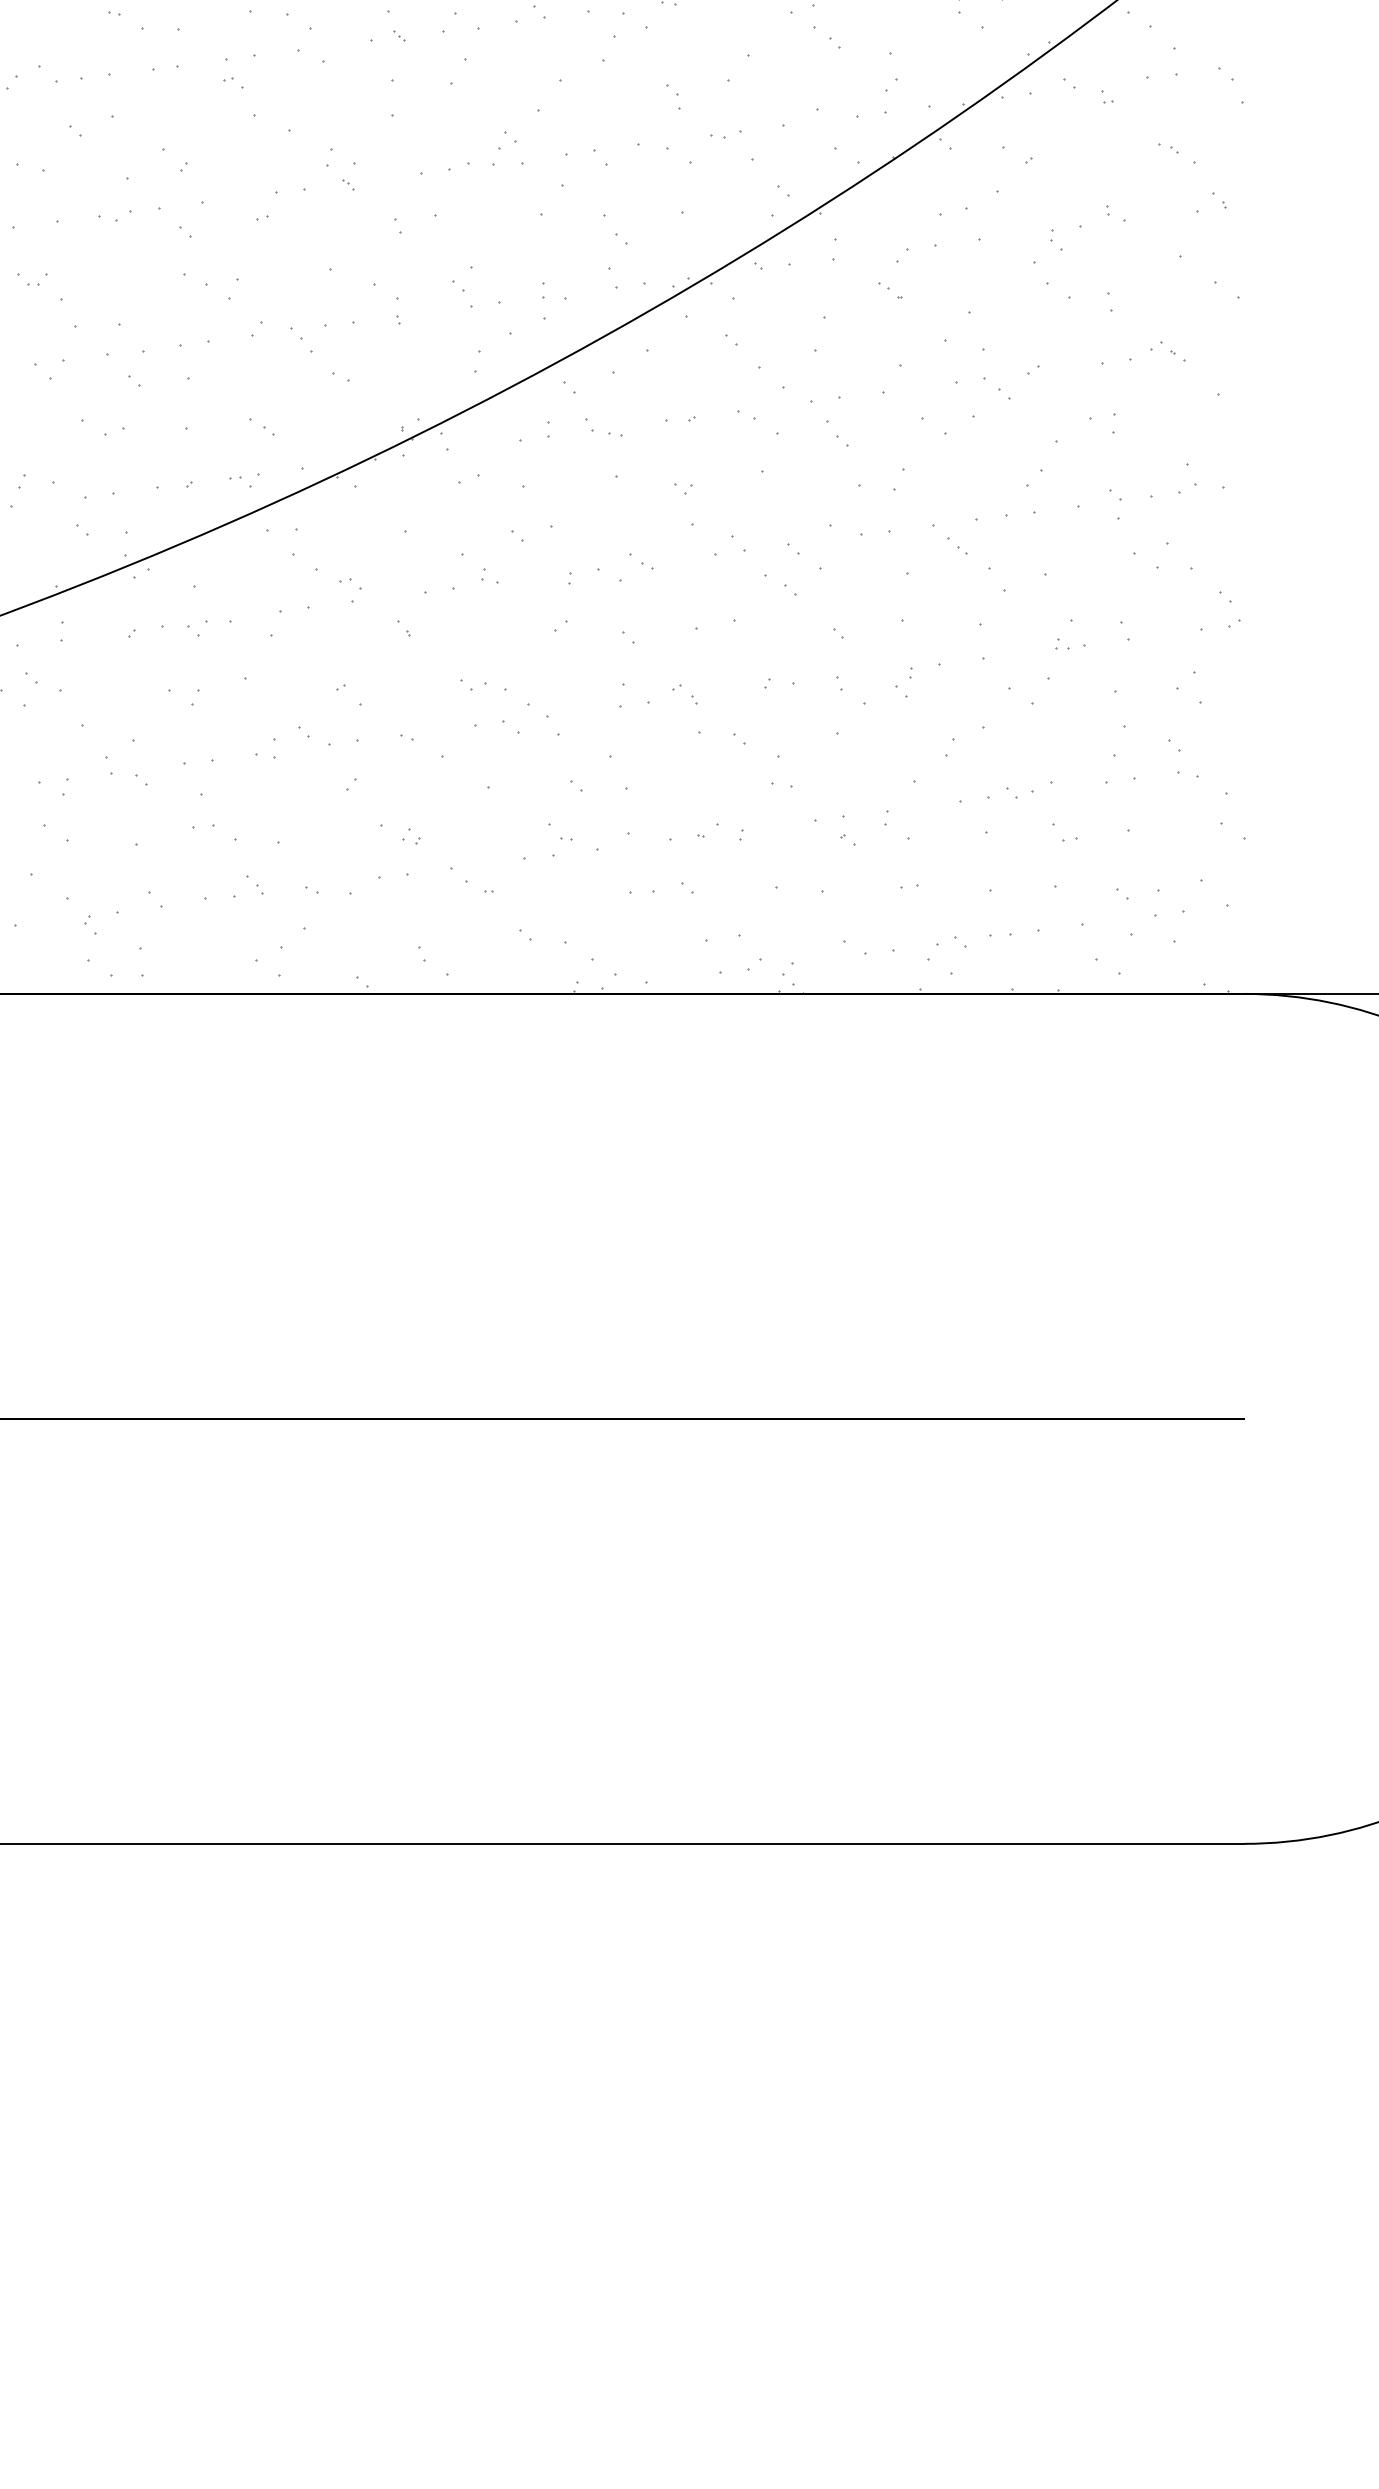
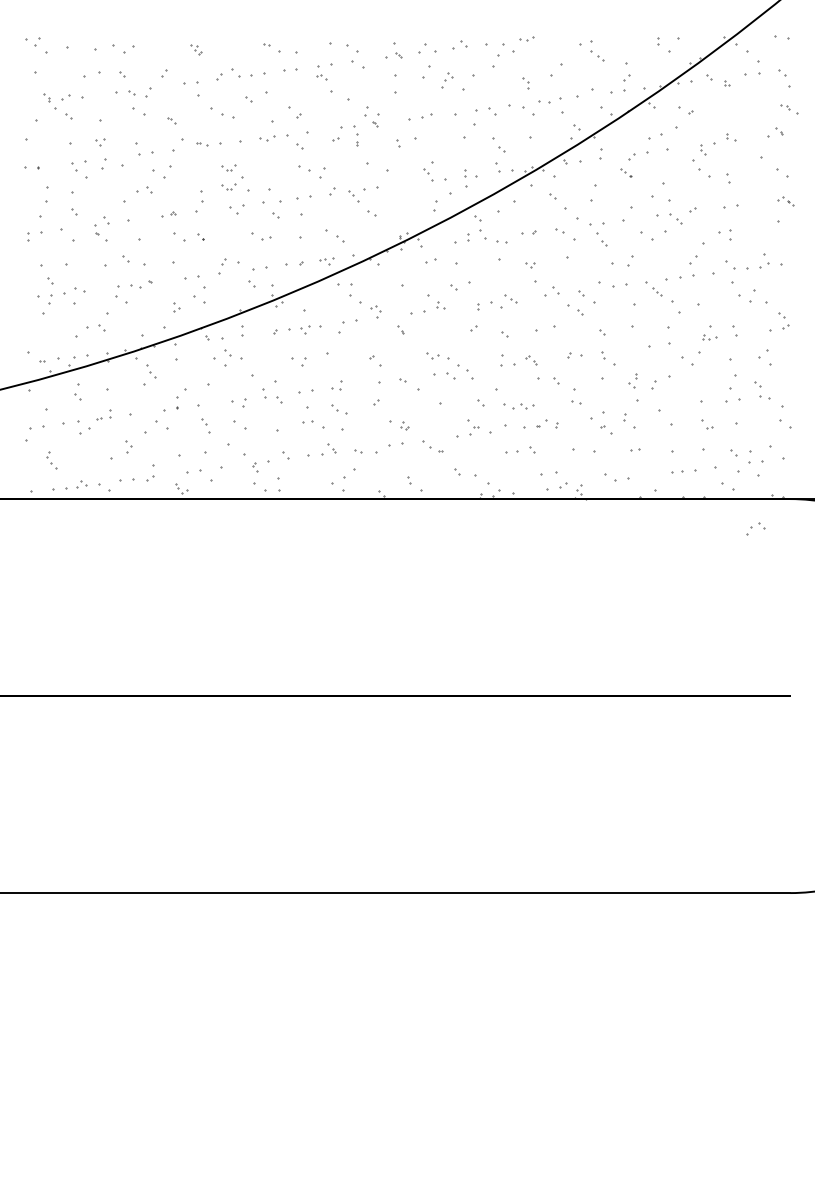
part: (724, 134) -> (549, 100), size x1.6
part: (504, 149) -> (447, 80), moved
part: (1177, 153) -> (789, 109), moved
part: (398, 311) -> (357, 139), moved
part: (32, 319) -> (228, 186), added
part: (1166, 352) -> (785, 201), moved
part: (260, 427) -> (334, 236), size x1.6
part: (603, 427) -> (493, 236), size x1.6
part: (1115, 505) -> (730, 272), size x1.6
part: (903, 682) -> (632, 380), moved
part: (314, 736) -> (339, 409), moved
part: (1011, 794) -> (523, 406), moved
part: (847, 830) -> (606, 423), size x1.6
part: (946, 947) -> (755, 528), moved

